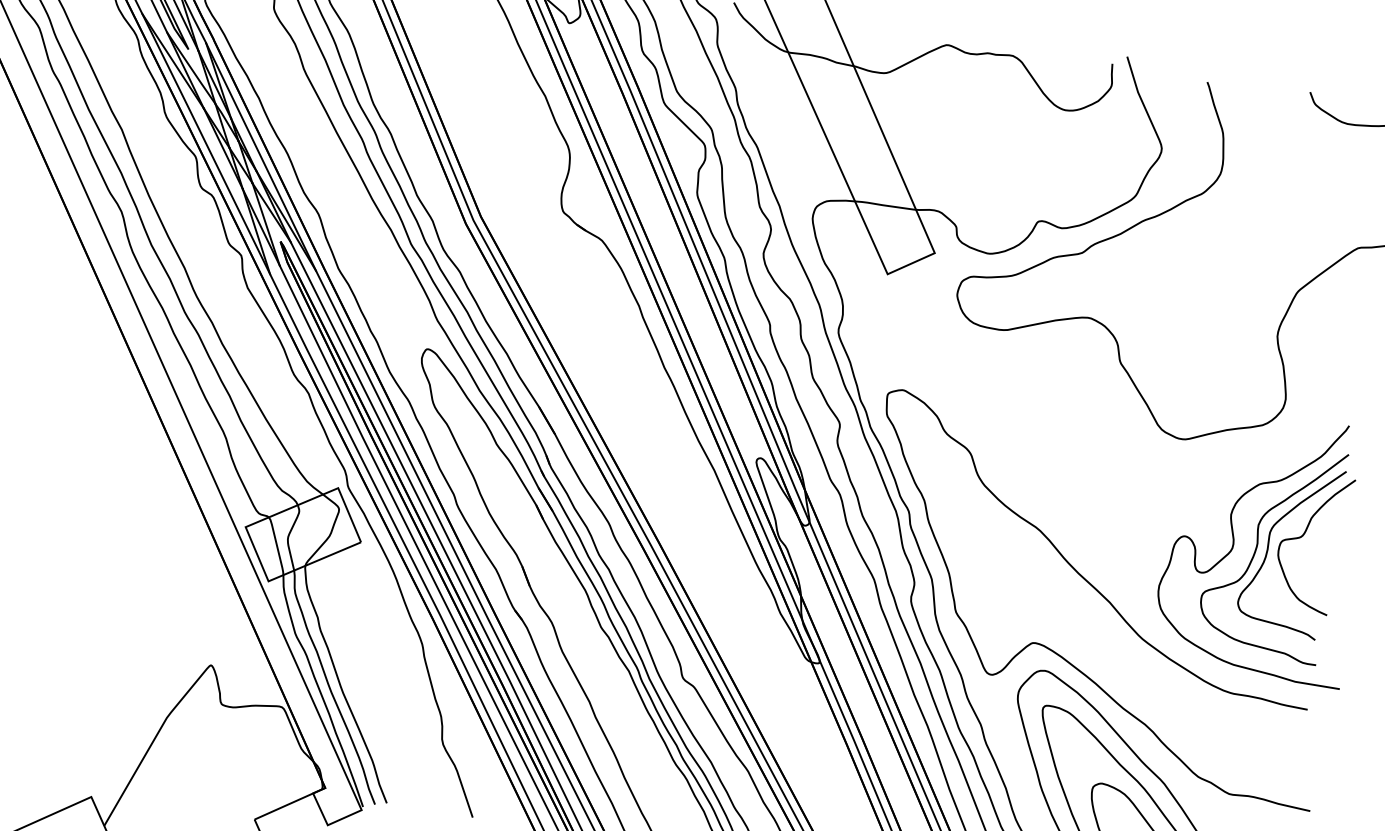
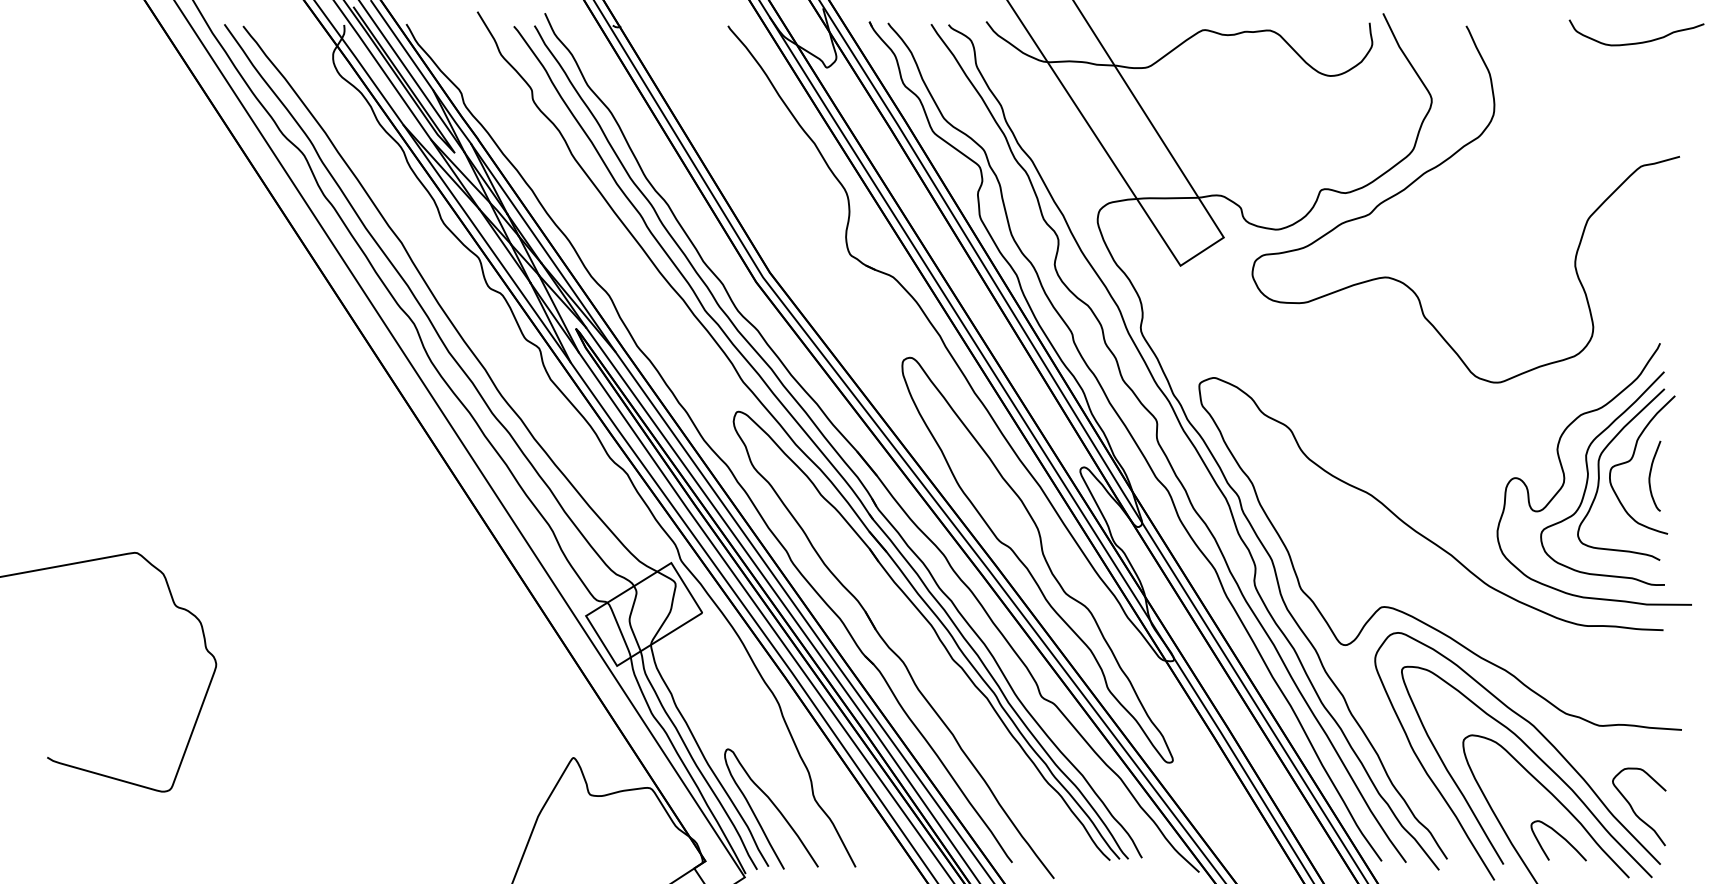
part: (700, 541) -> (1037, 559), added
curve: (1320, 553) -> (1651, 473), added
curve: (401, 743) -> (773, 805), added

